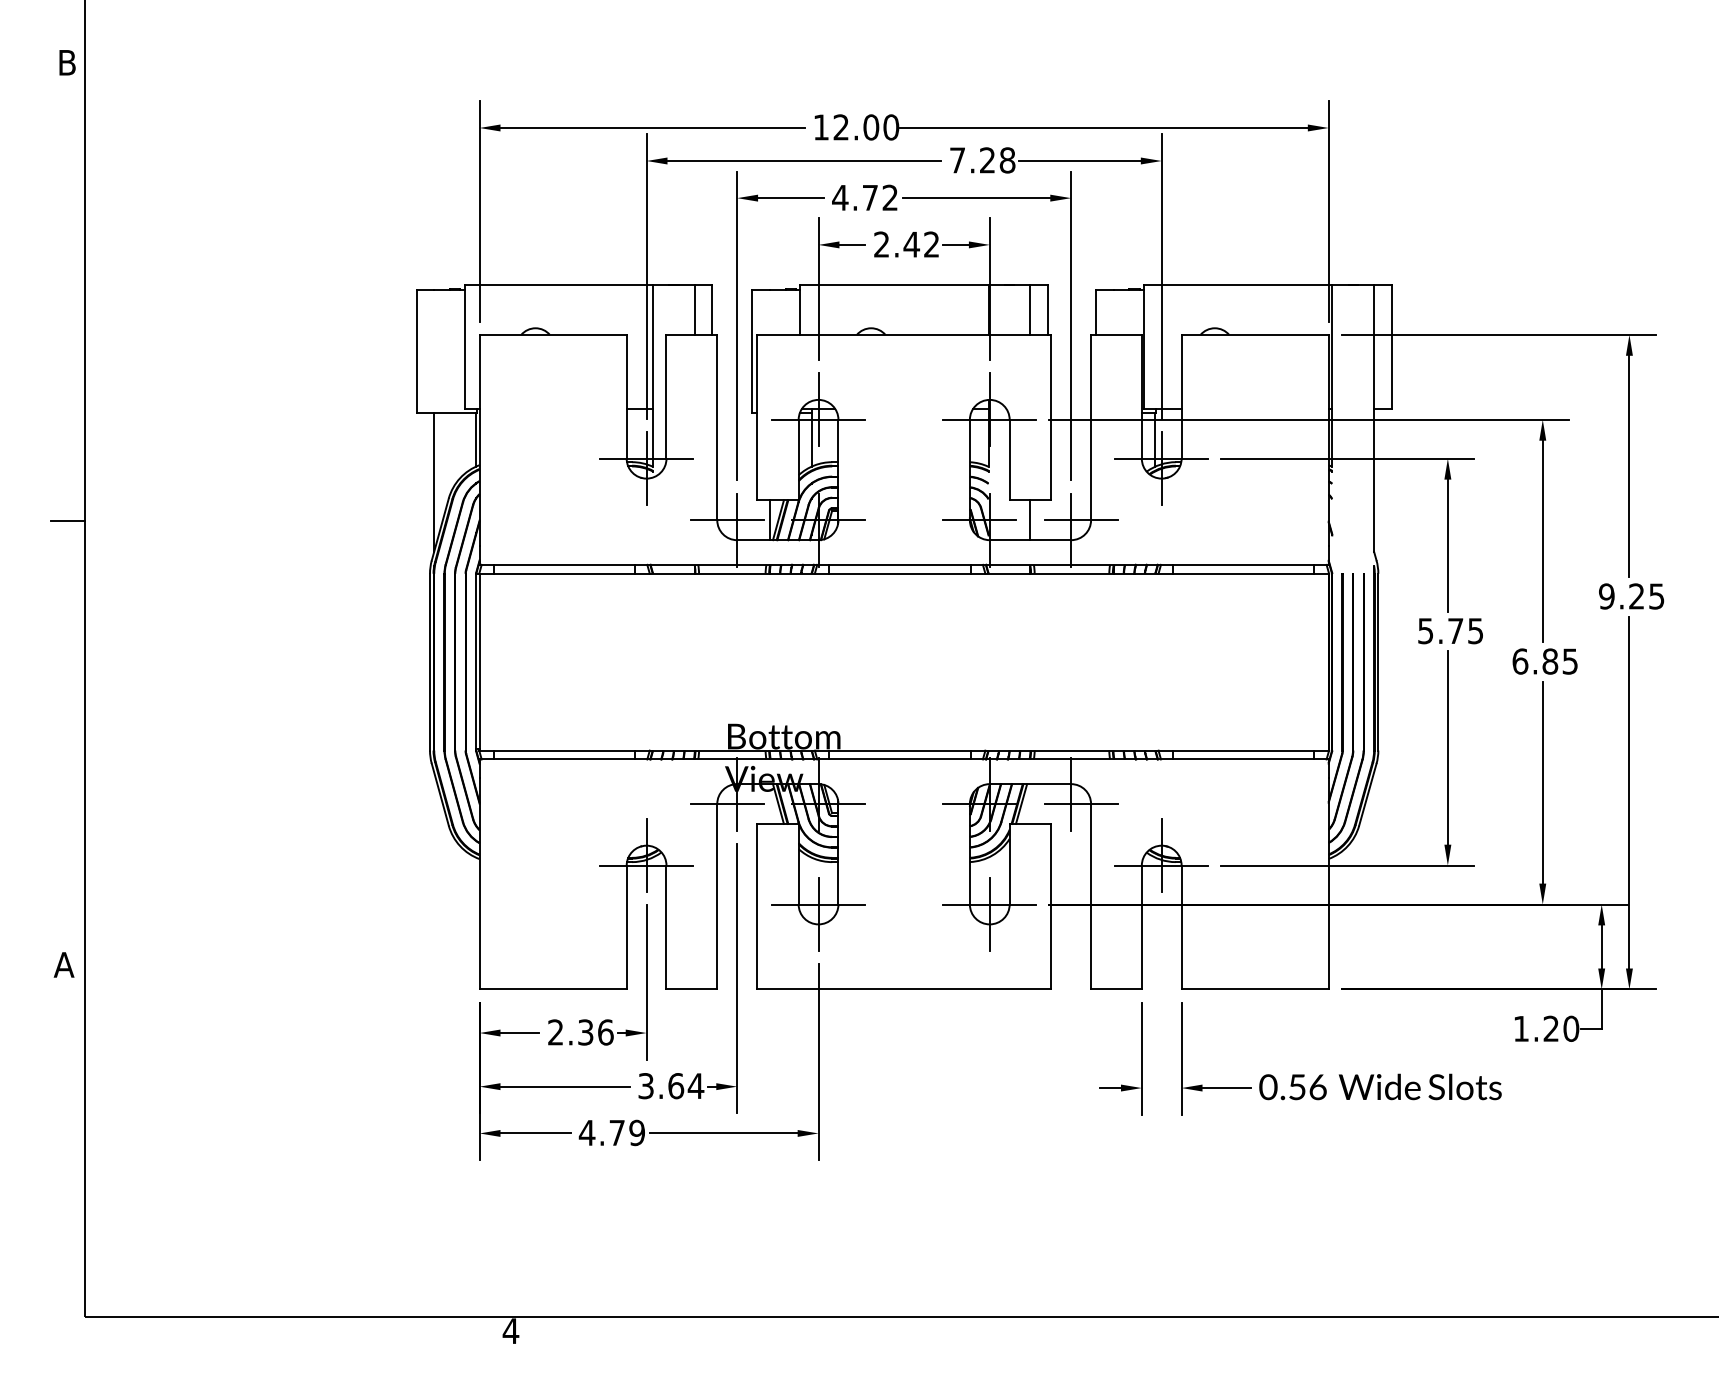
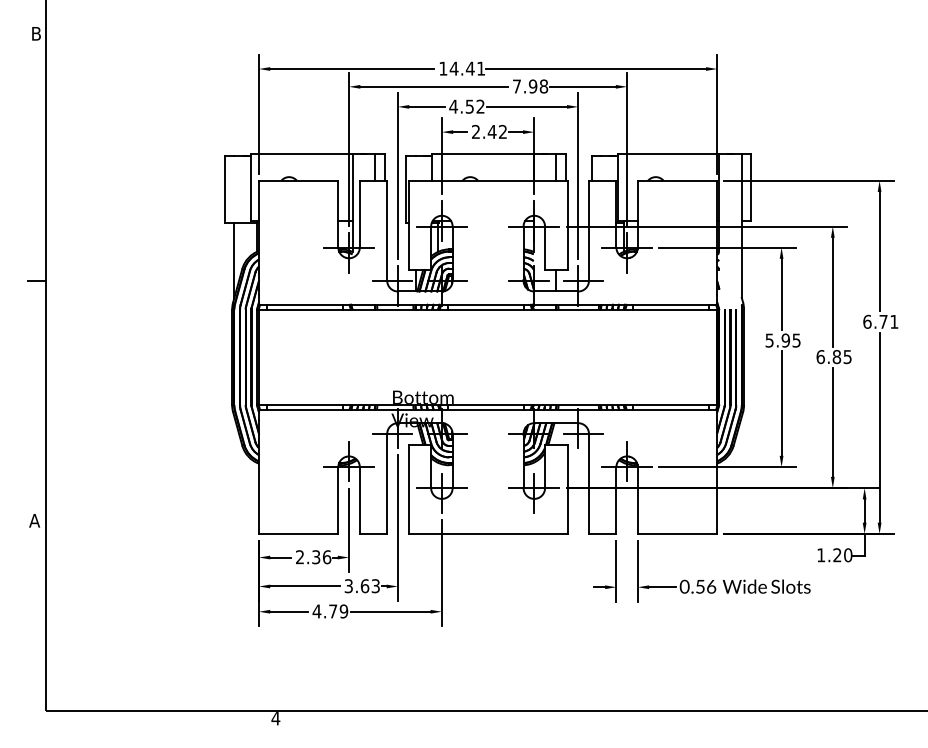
text: (865, 127) -> (467, 68), 12.00 -> 14.41
text: (986, 160) -> (532, 86), 7.28 -> 7.98
text: (869, 197) -> (469, 106), 4.72 -> 4.52
text: (1631, 595) -> (880, 321), 9.25 -> 6.71
text: (1455, 630) -> (785, 340), 5.75 -> 5.95
text: (695, 1086) -> (375, 586), 3.64 -> 3.63

